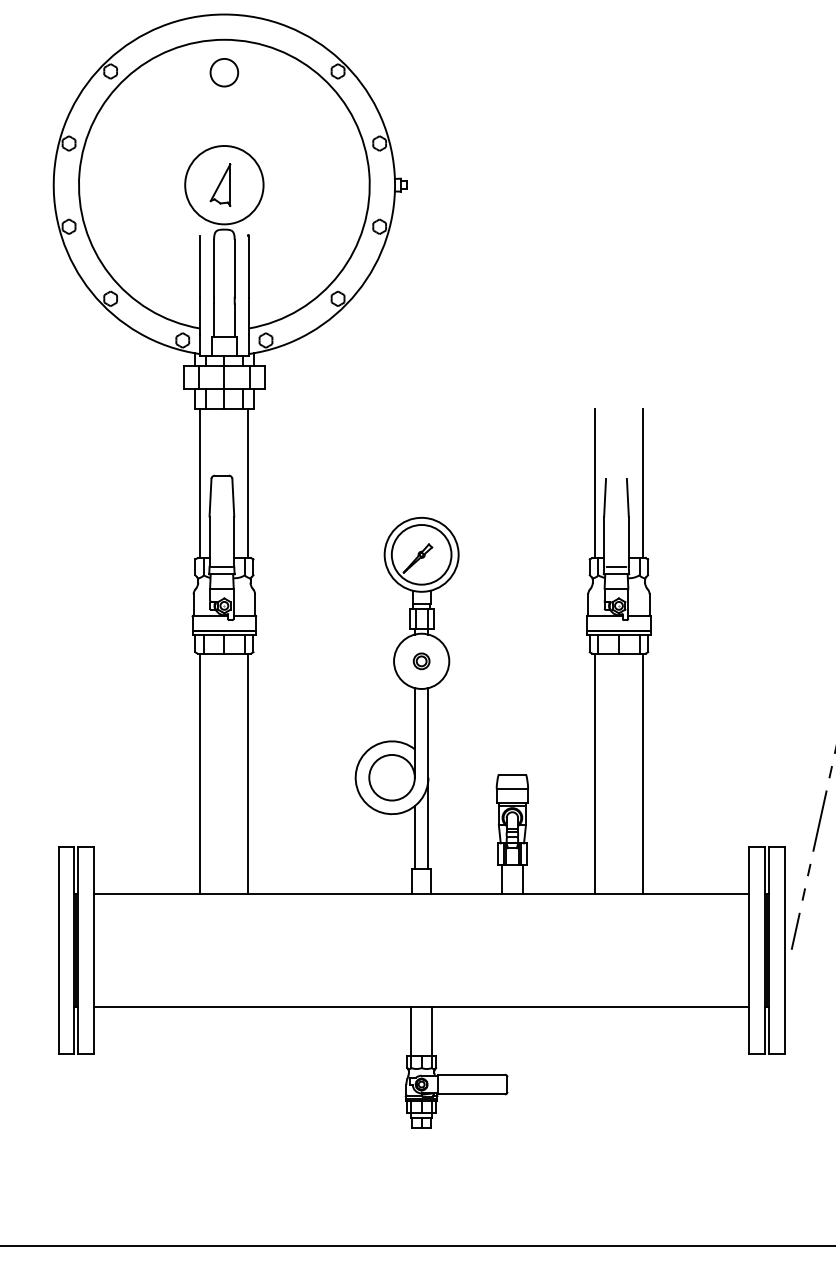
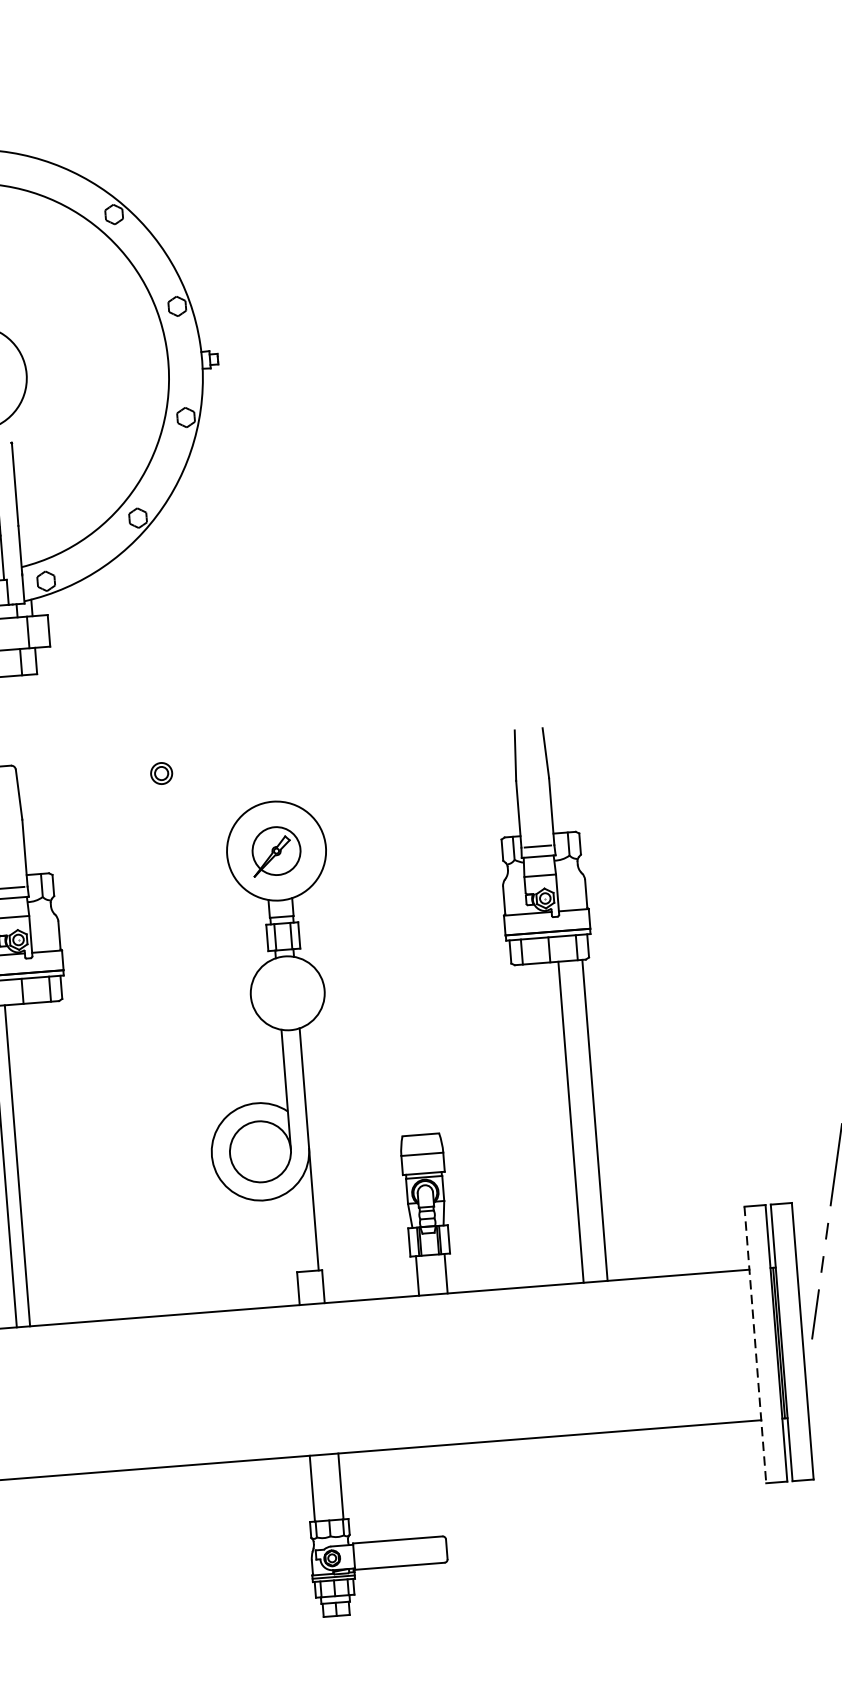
line: (248, 483) -> (37, 774), removed
line: (594, 483) -> (499, 737), removed
line: (642, 483) -> (563, 732), removed
circle: (421, 554) -> (276, 850), size x0.6
part: (421, 661) -> (161, 773), moved
line: (248, 773) -> (17, 1165), moved
line: (594, 773) -> (570, 1121), moved
line: (414, 837) -> (296, 1229), removed
line: (749, 950) -> (755, 1344), solid -> dashed

